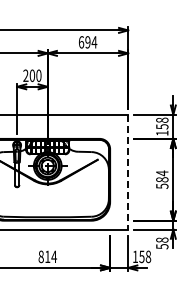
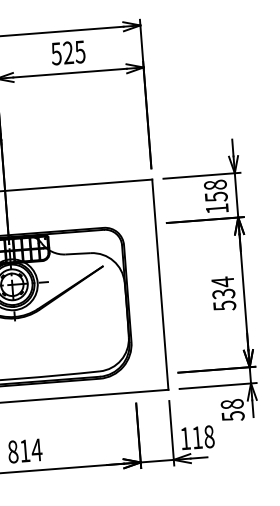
text: (87, 42) -> (67, 53), 694 -> 525
line: (128, 172) -> (160, 285), dashed -> solid
text: (162, 179) -> (224, 293), 584 -> 534
text: (141, 256) -> (196, 437), 158 -> 118

